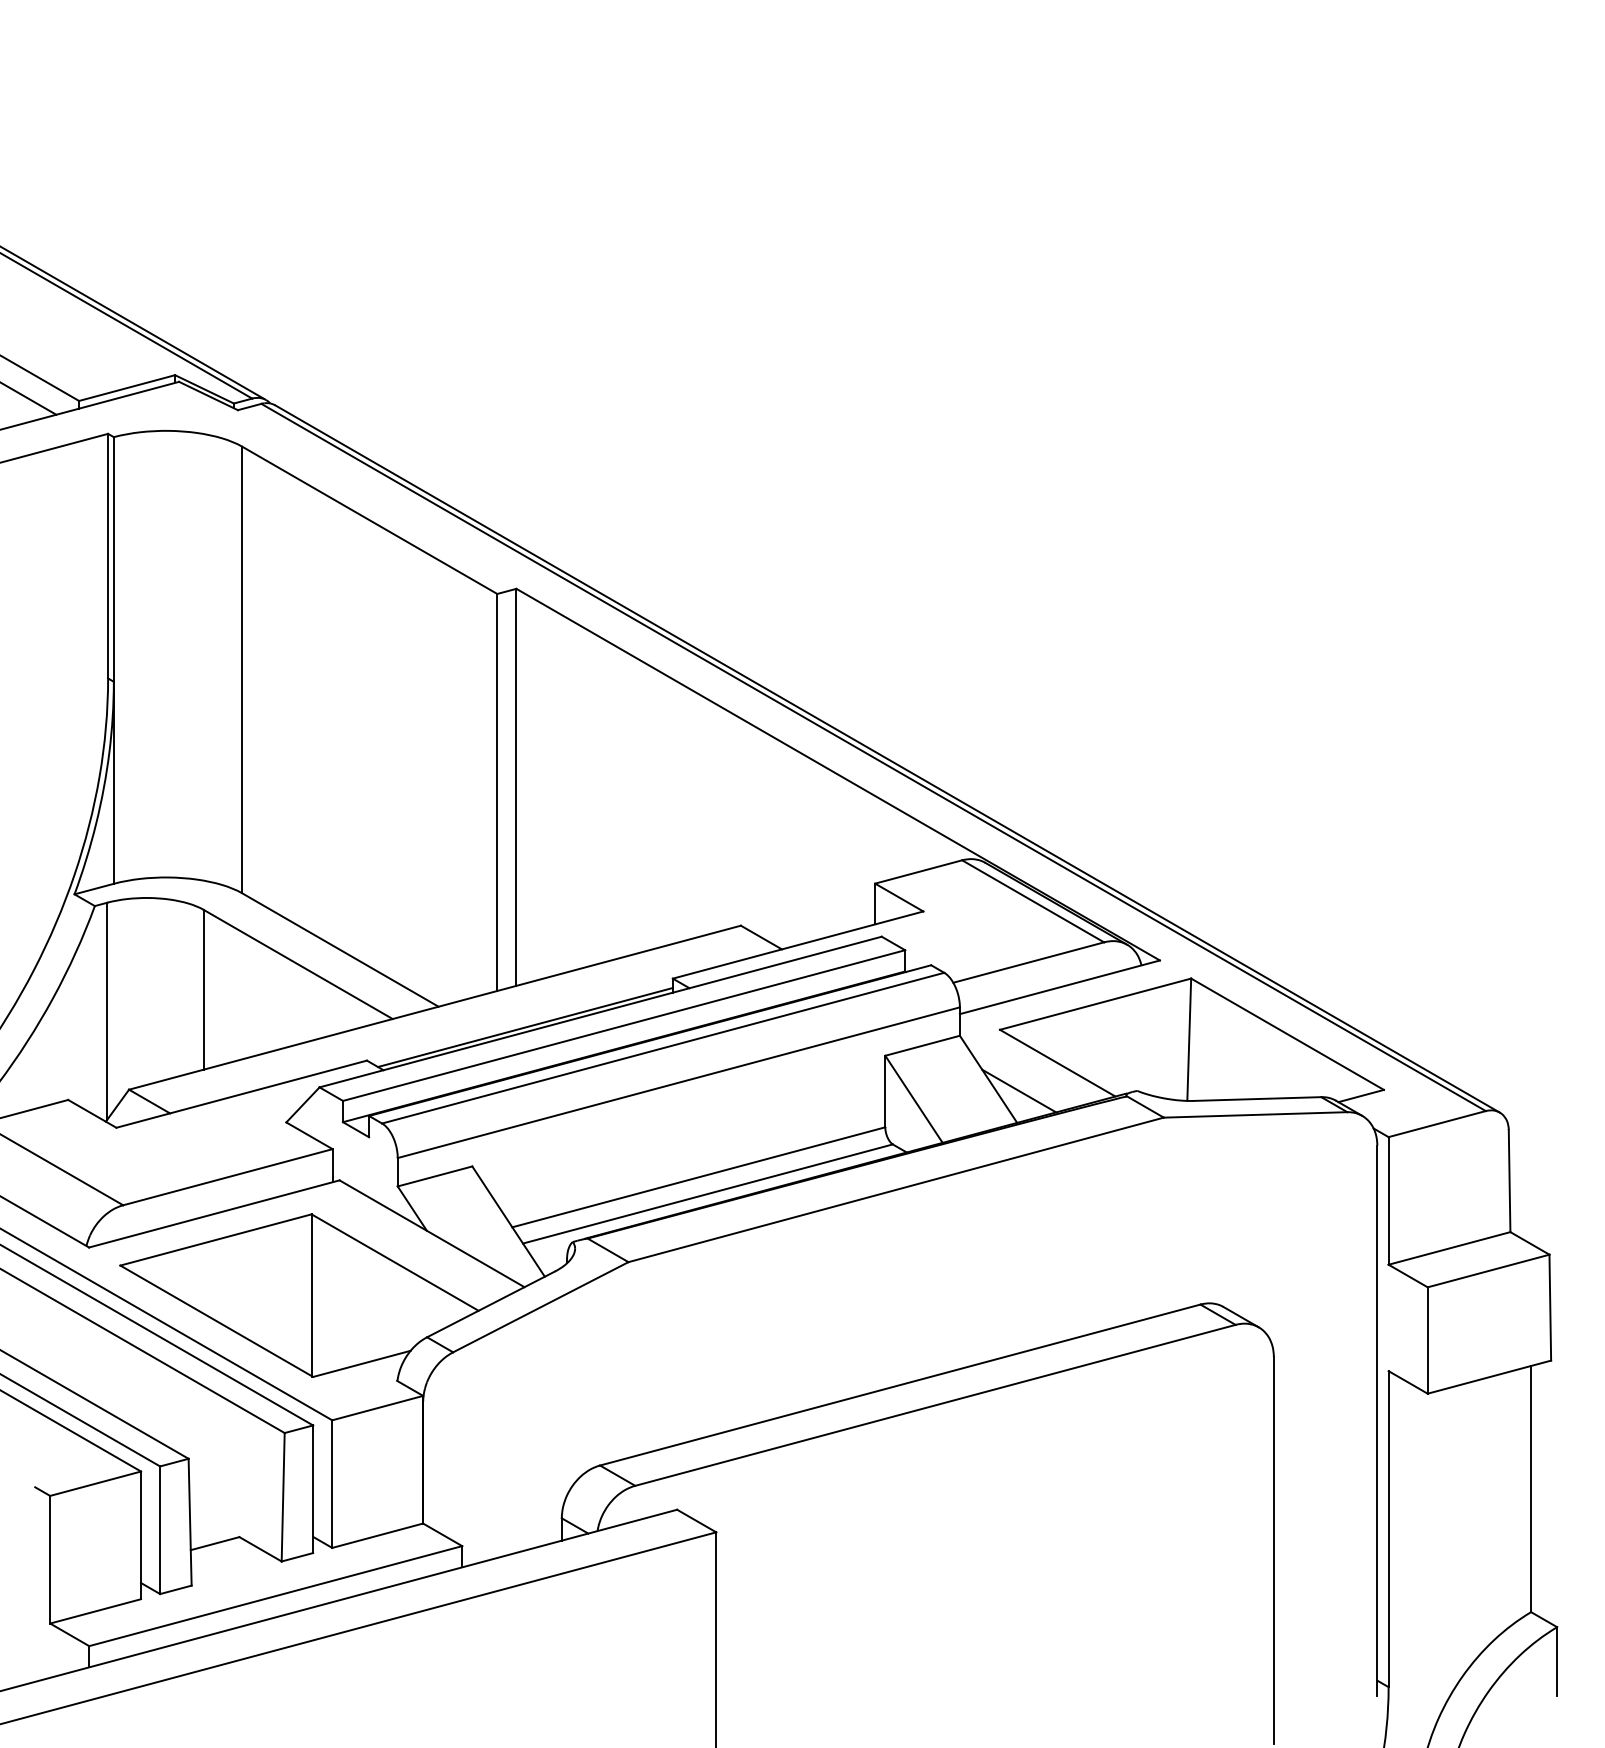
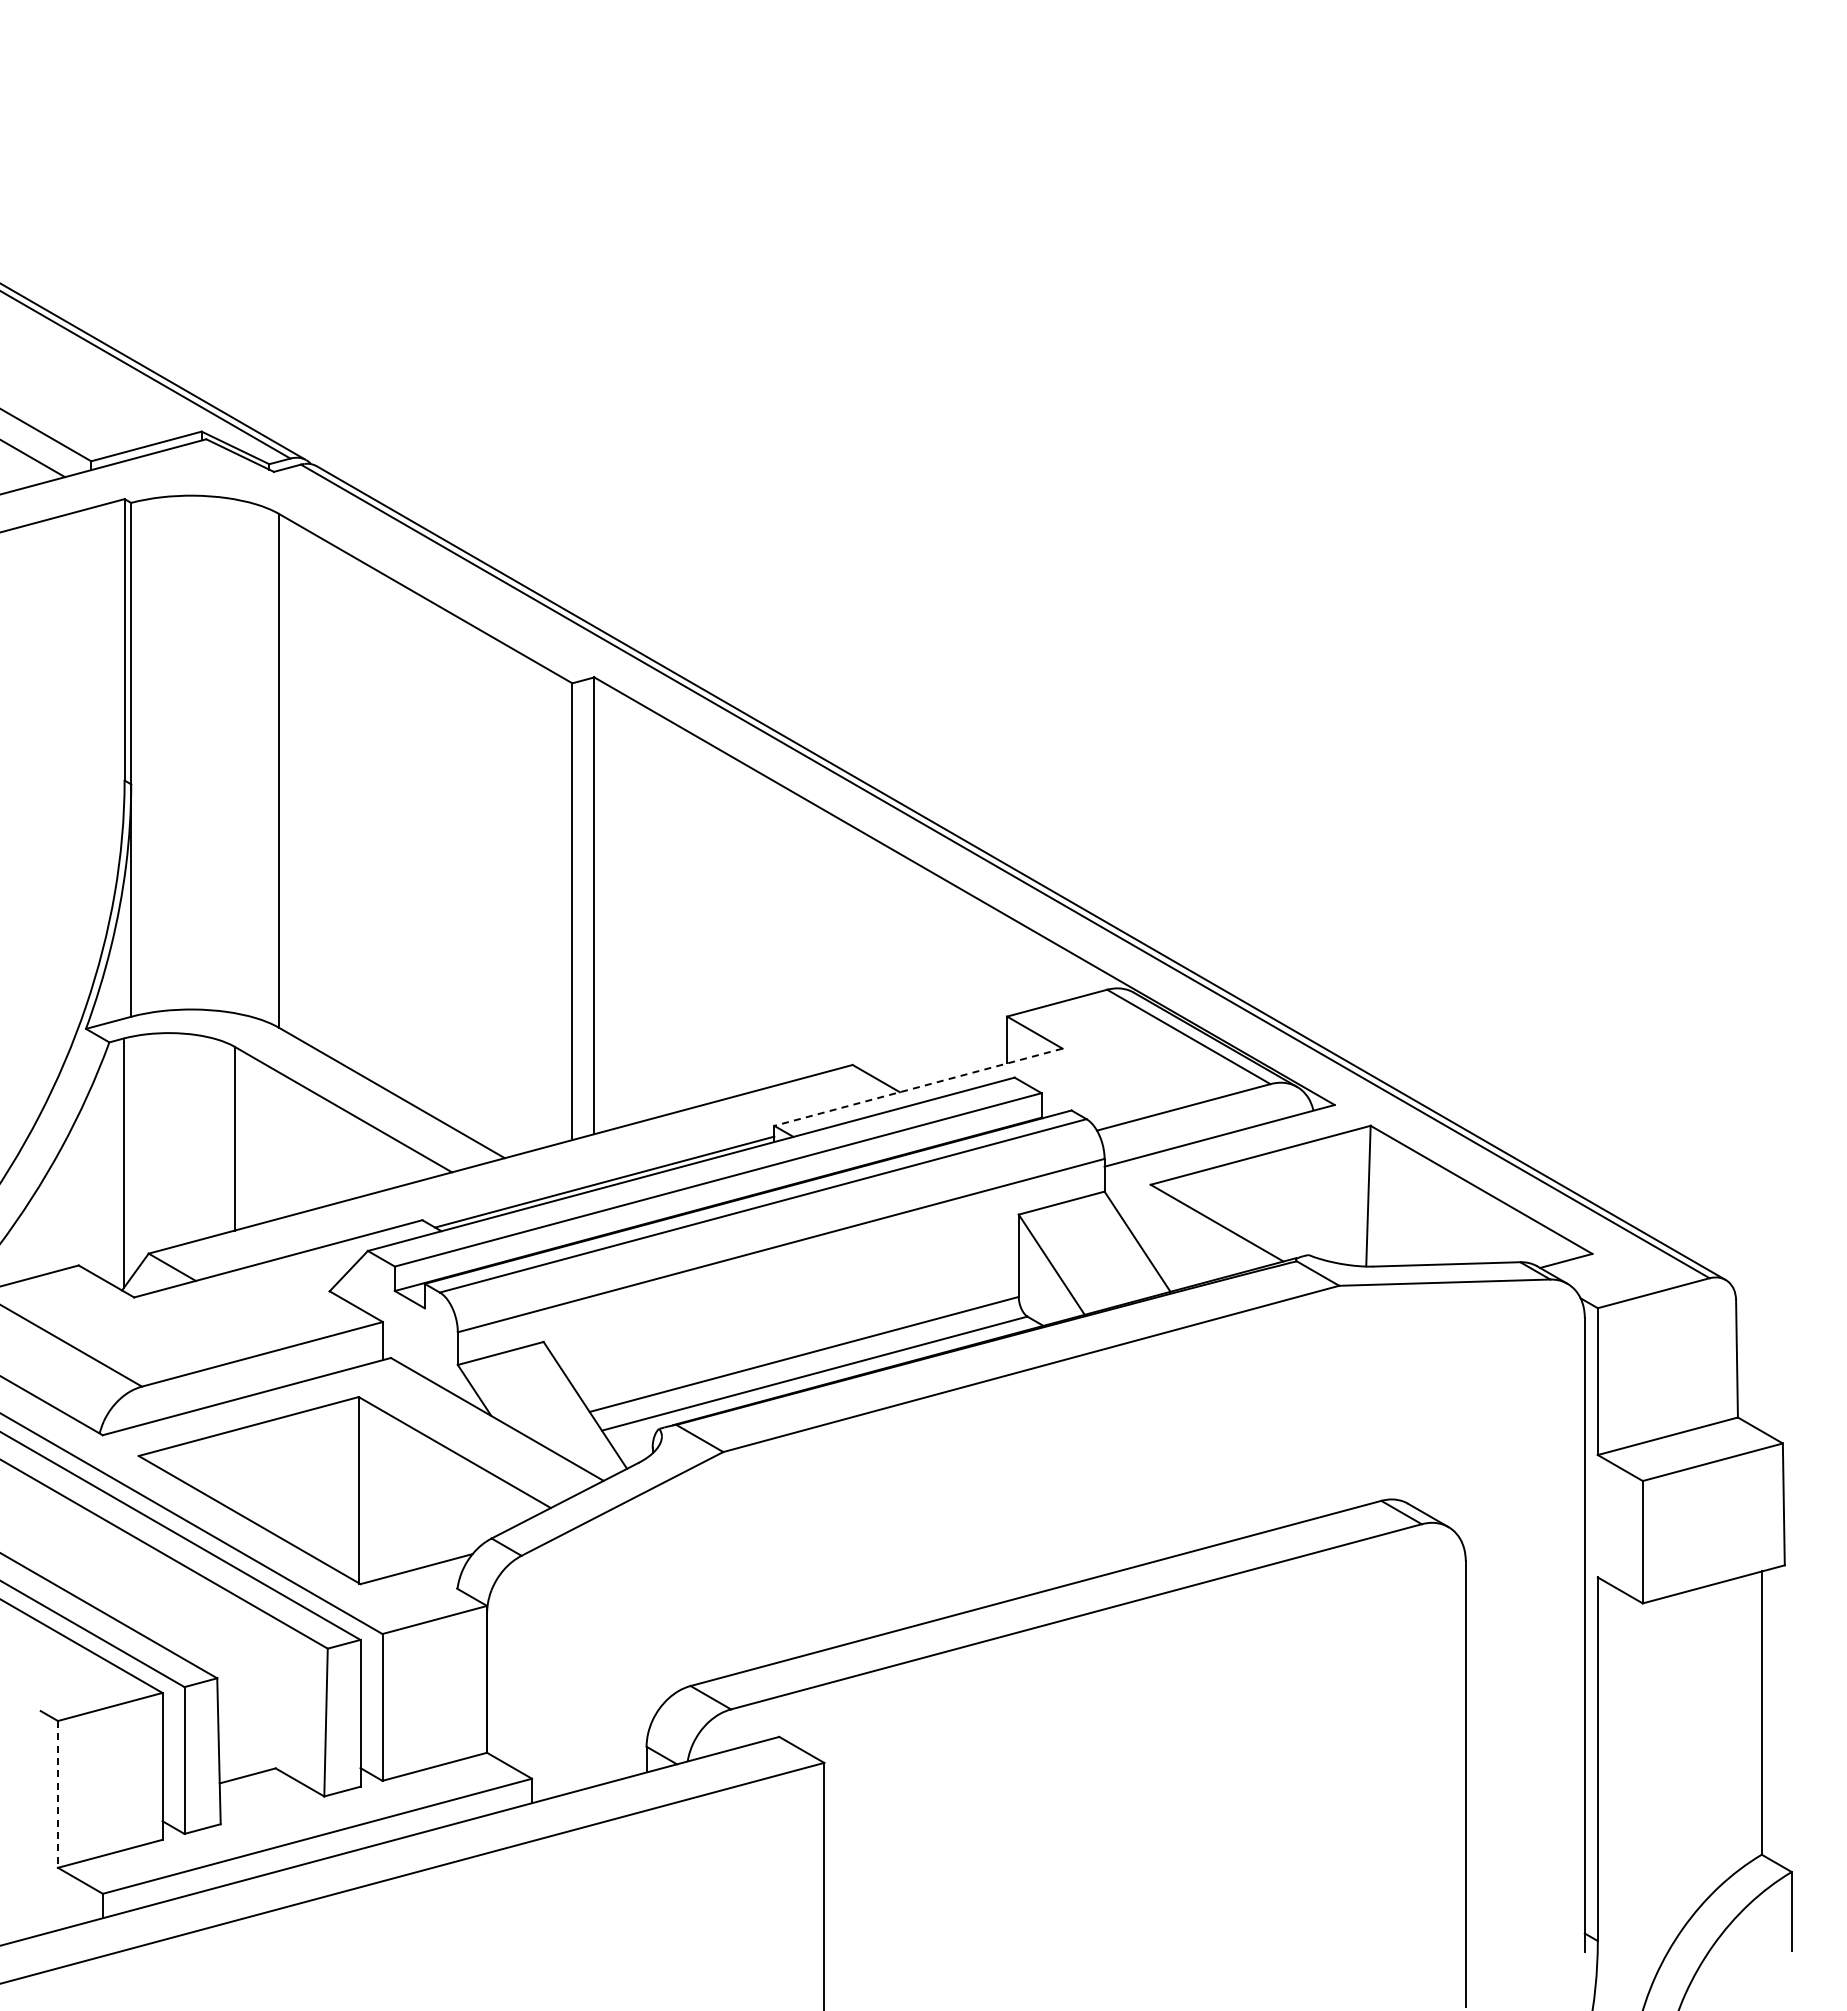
line: (798, 945) -> (918, 1087), solid -> dashed
line: (1018, 1090) -> (1172, 1254), removed
line: (49, 1559) -> (57, 1794), solid -> dashed

